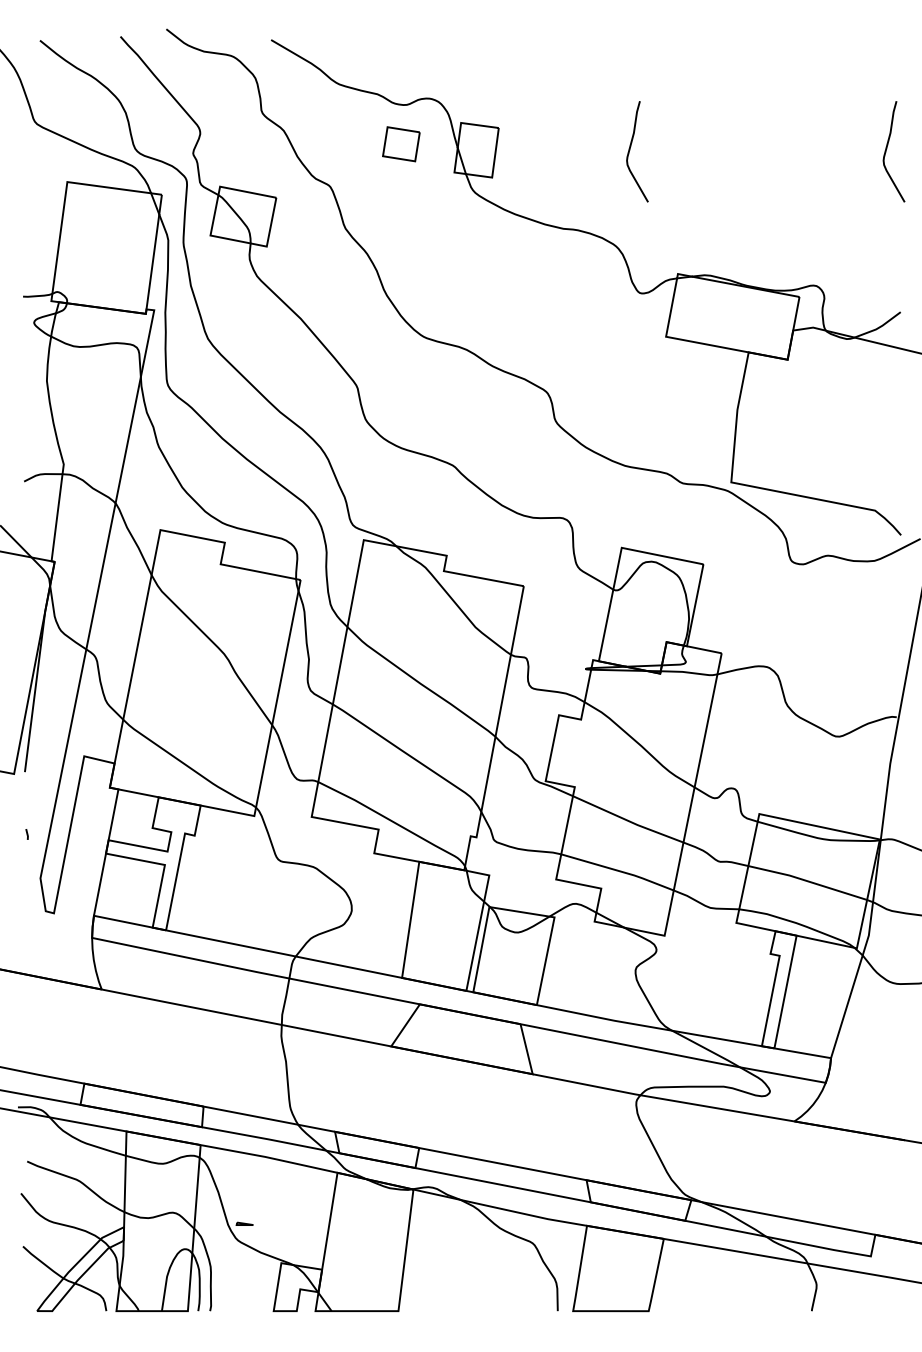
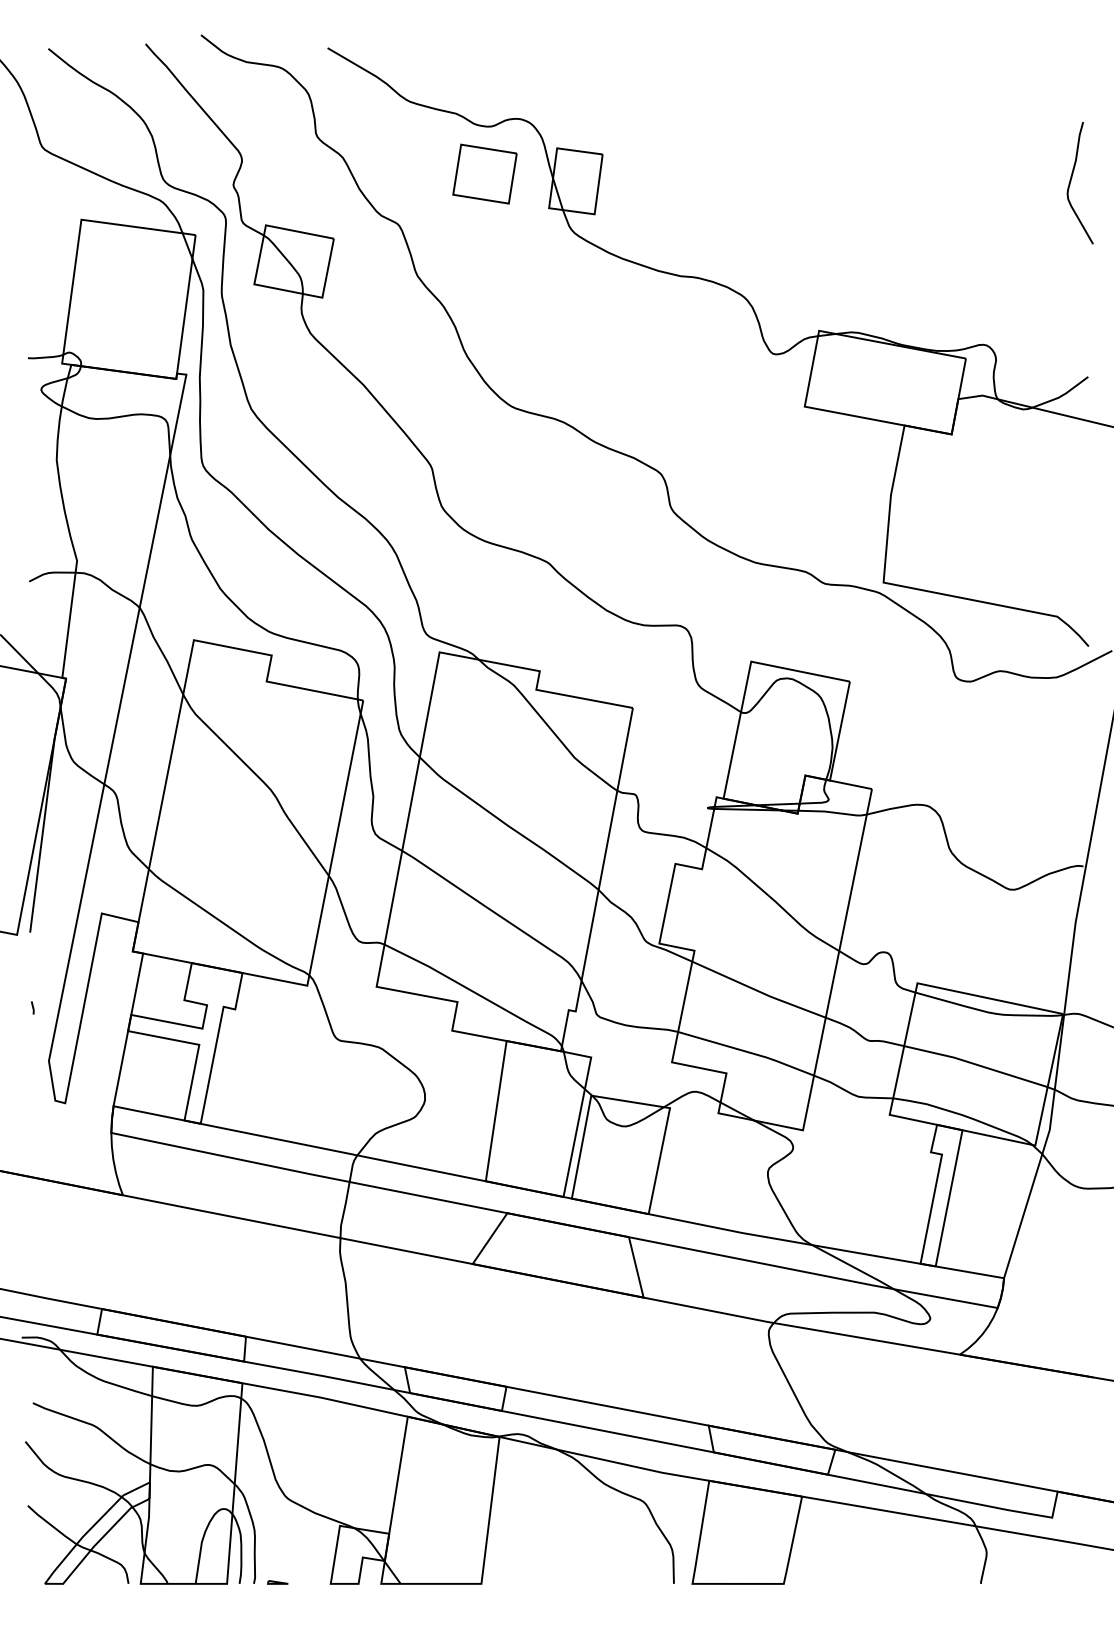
part: (400, 143) -> (484, 173), size x1.43
curve: (630, 150) -> (761, 181), removed
line: (244, 1223) -> (277, 1582), moved

